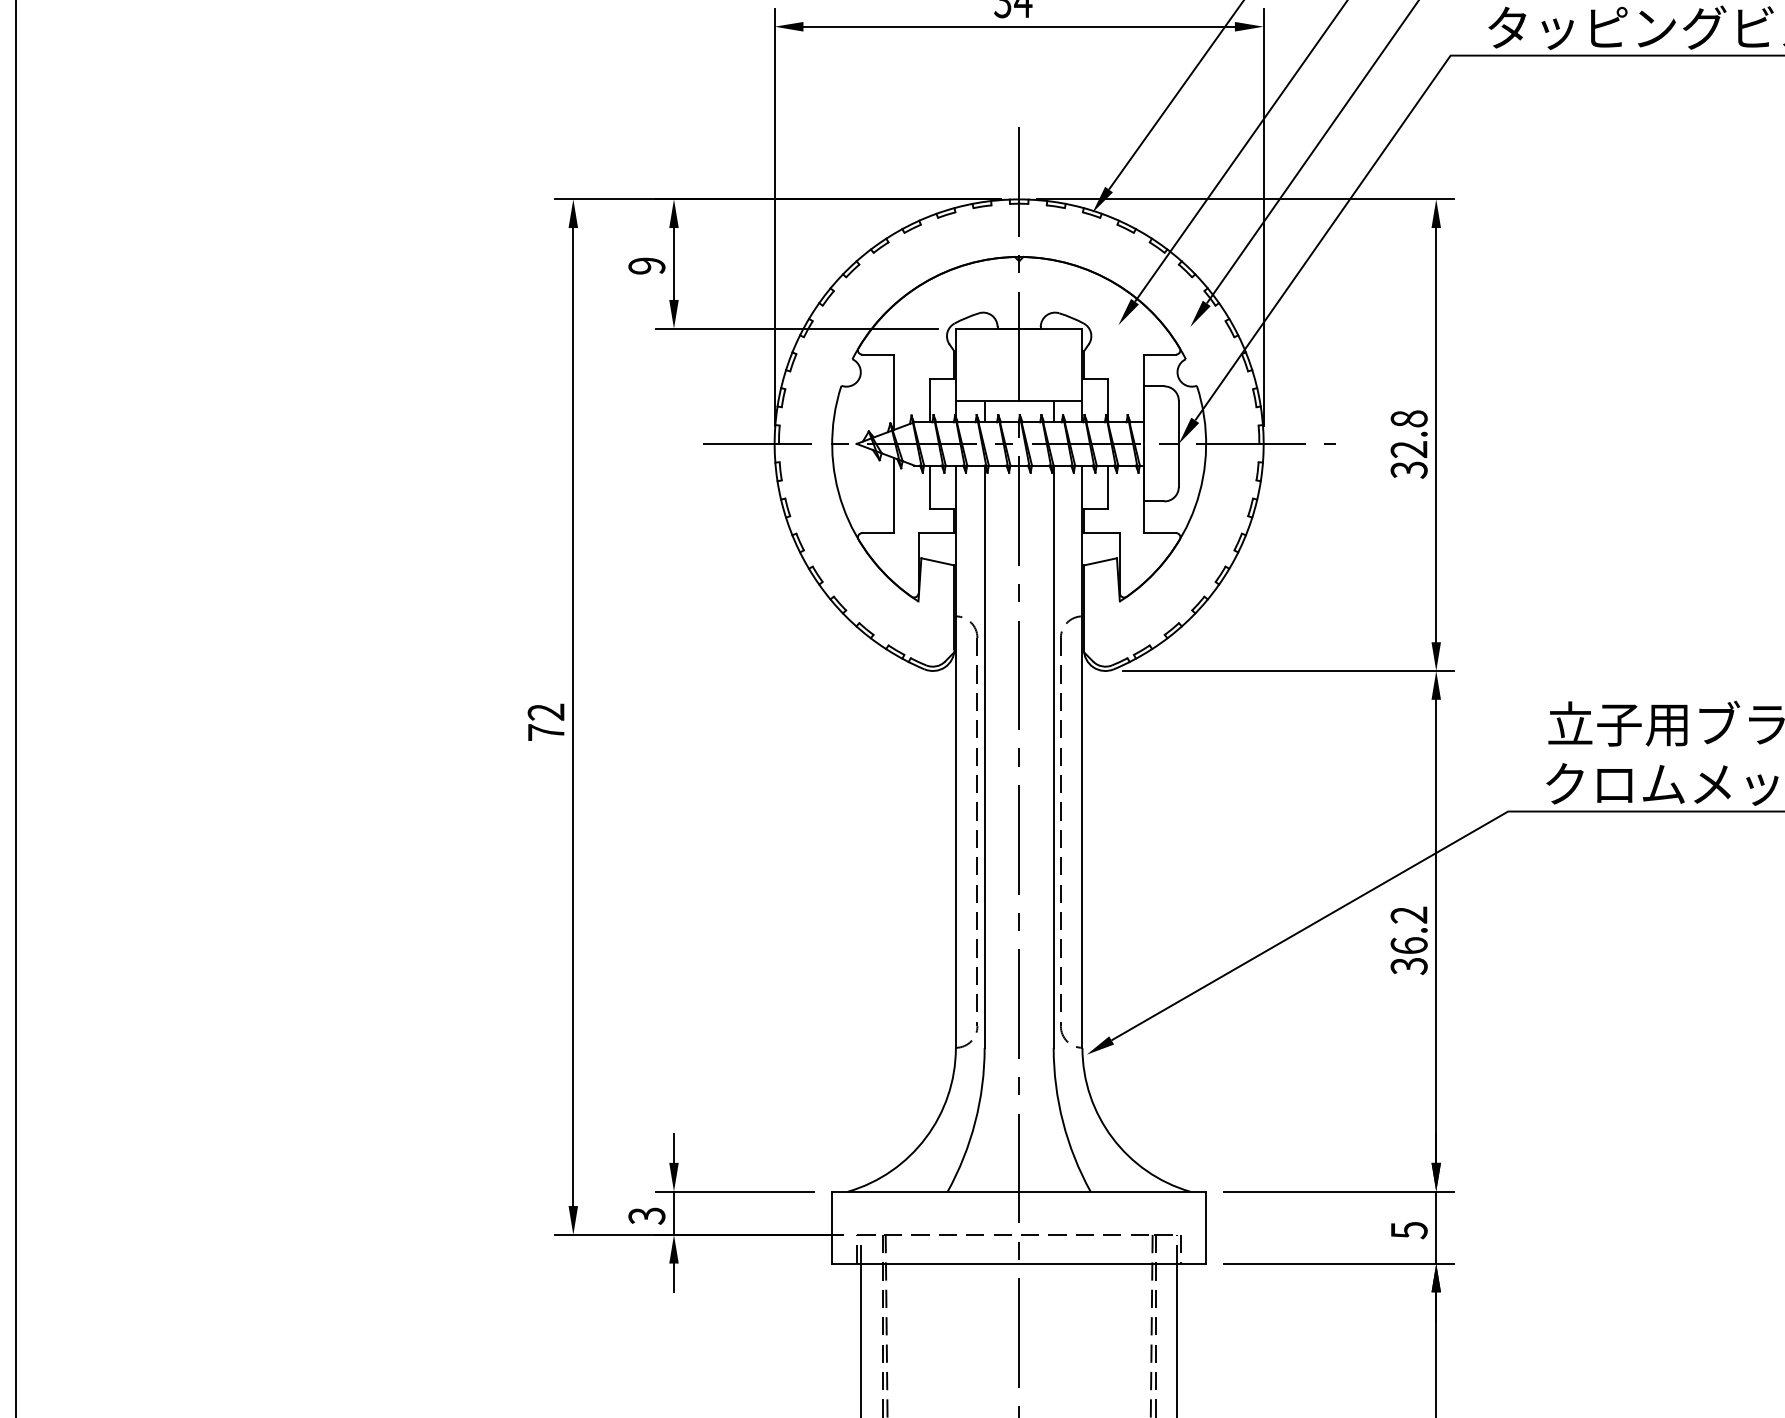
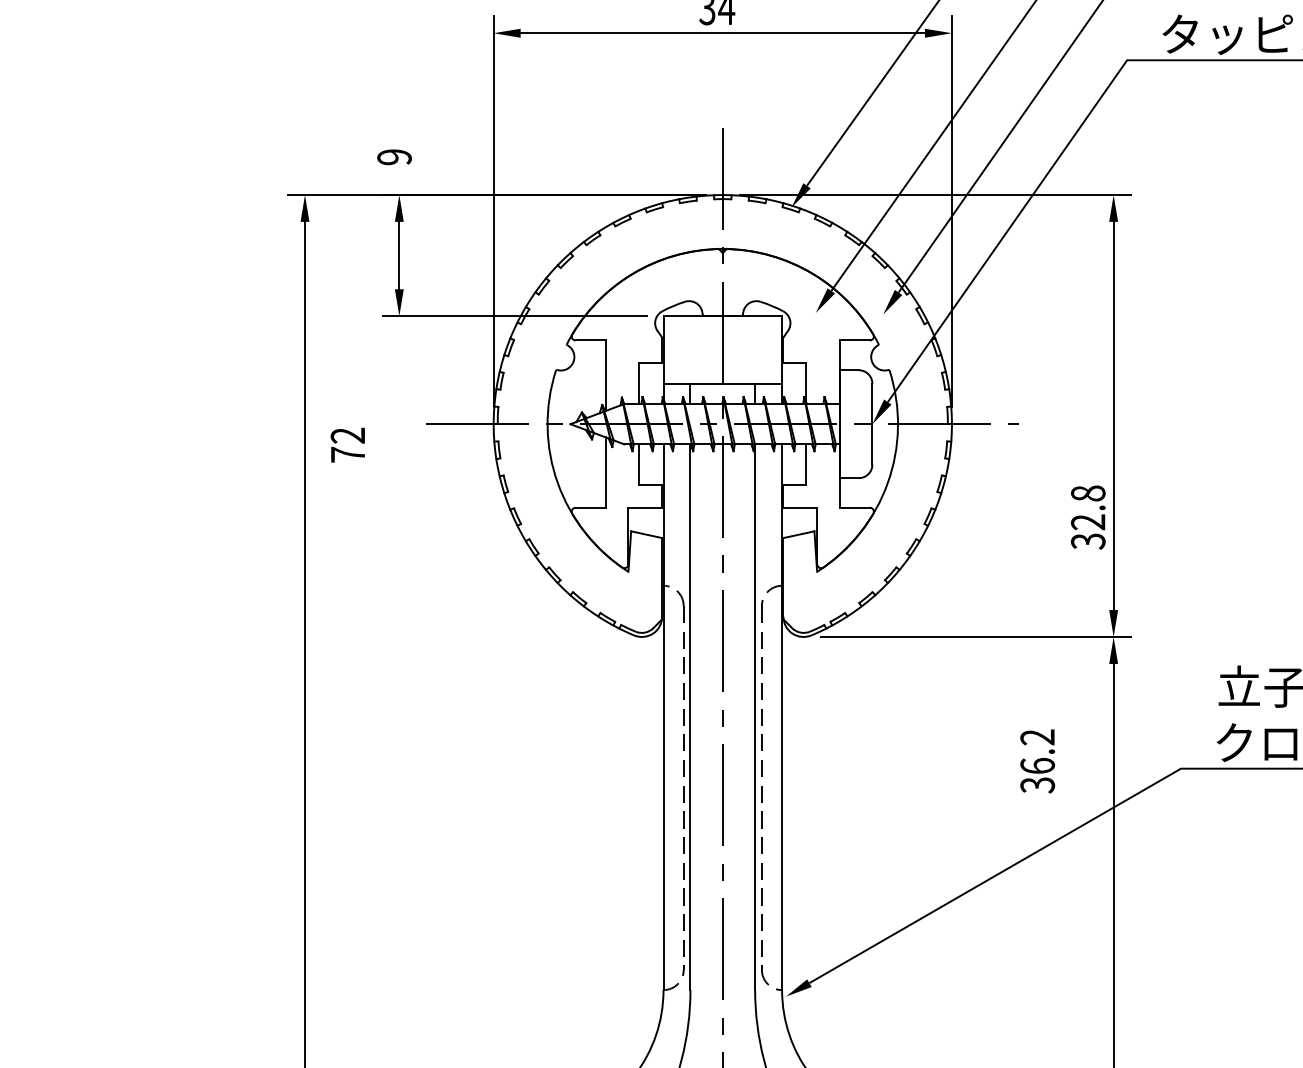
text: (646, 265) -> (394, 156), moved
text: (1408, 444) -> (1087, 517), moved
text: (545, 721) -> (347, 444), moved
text: (1408, 940) -> (1037, 761), moved

